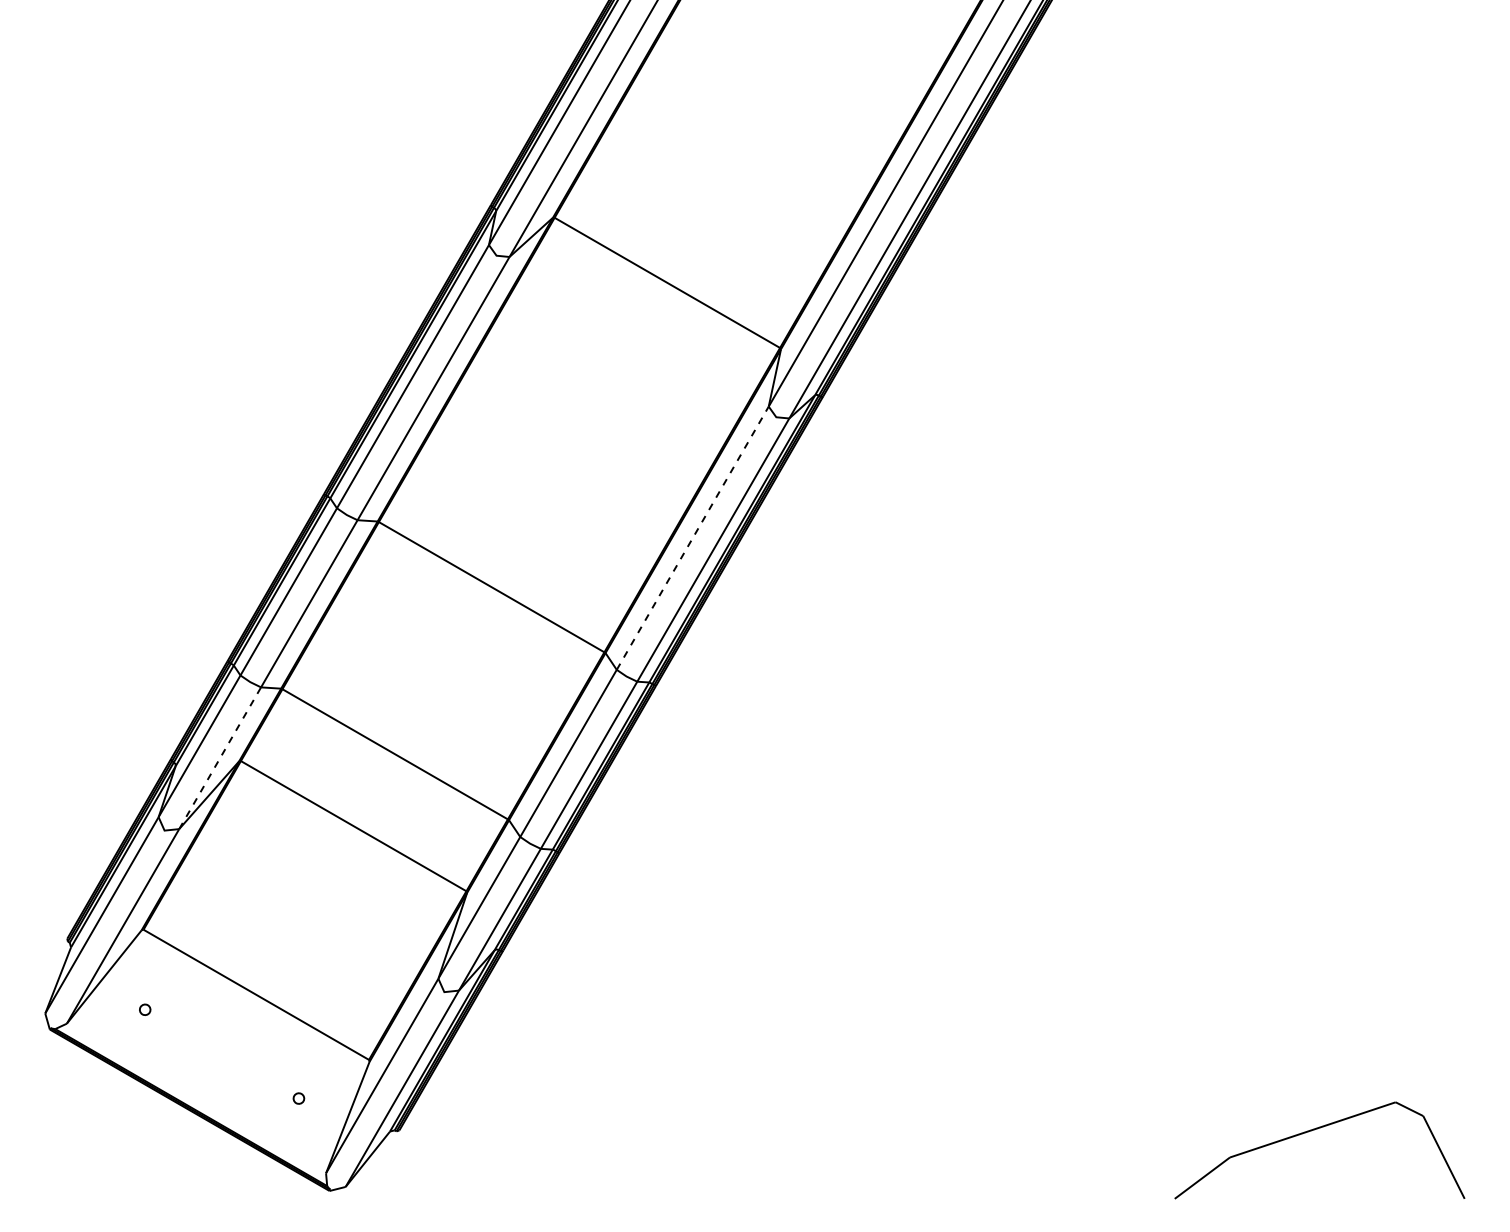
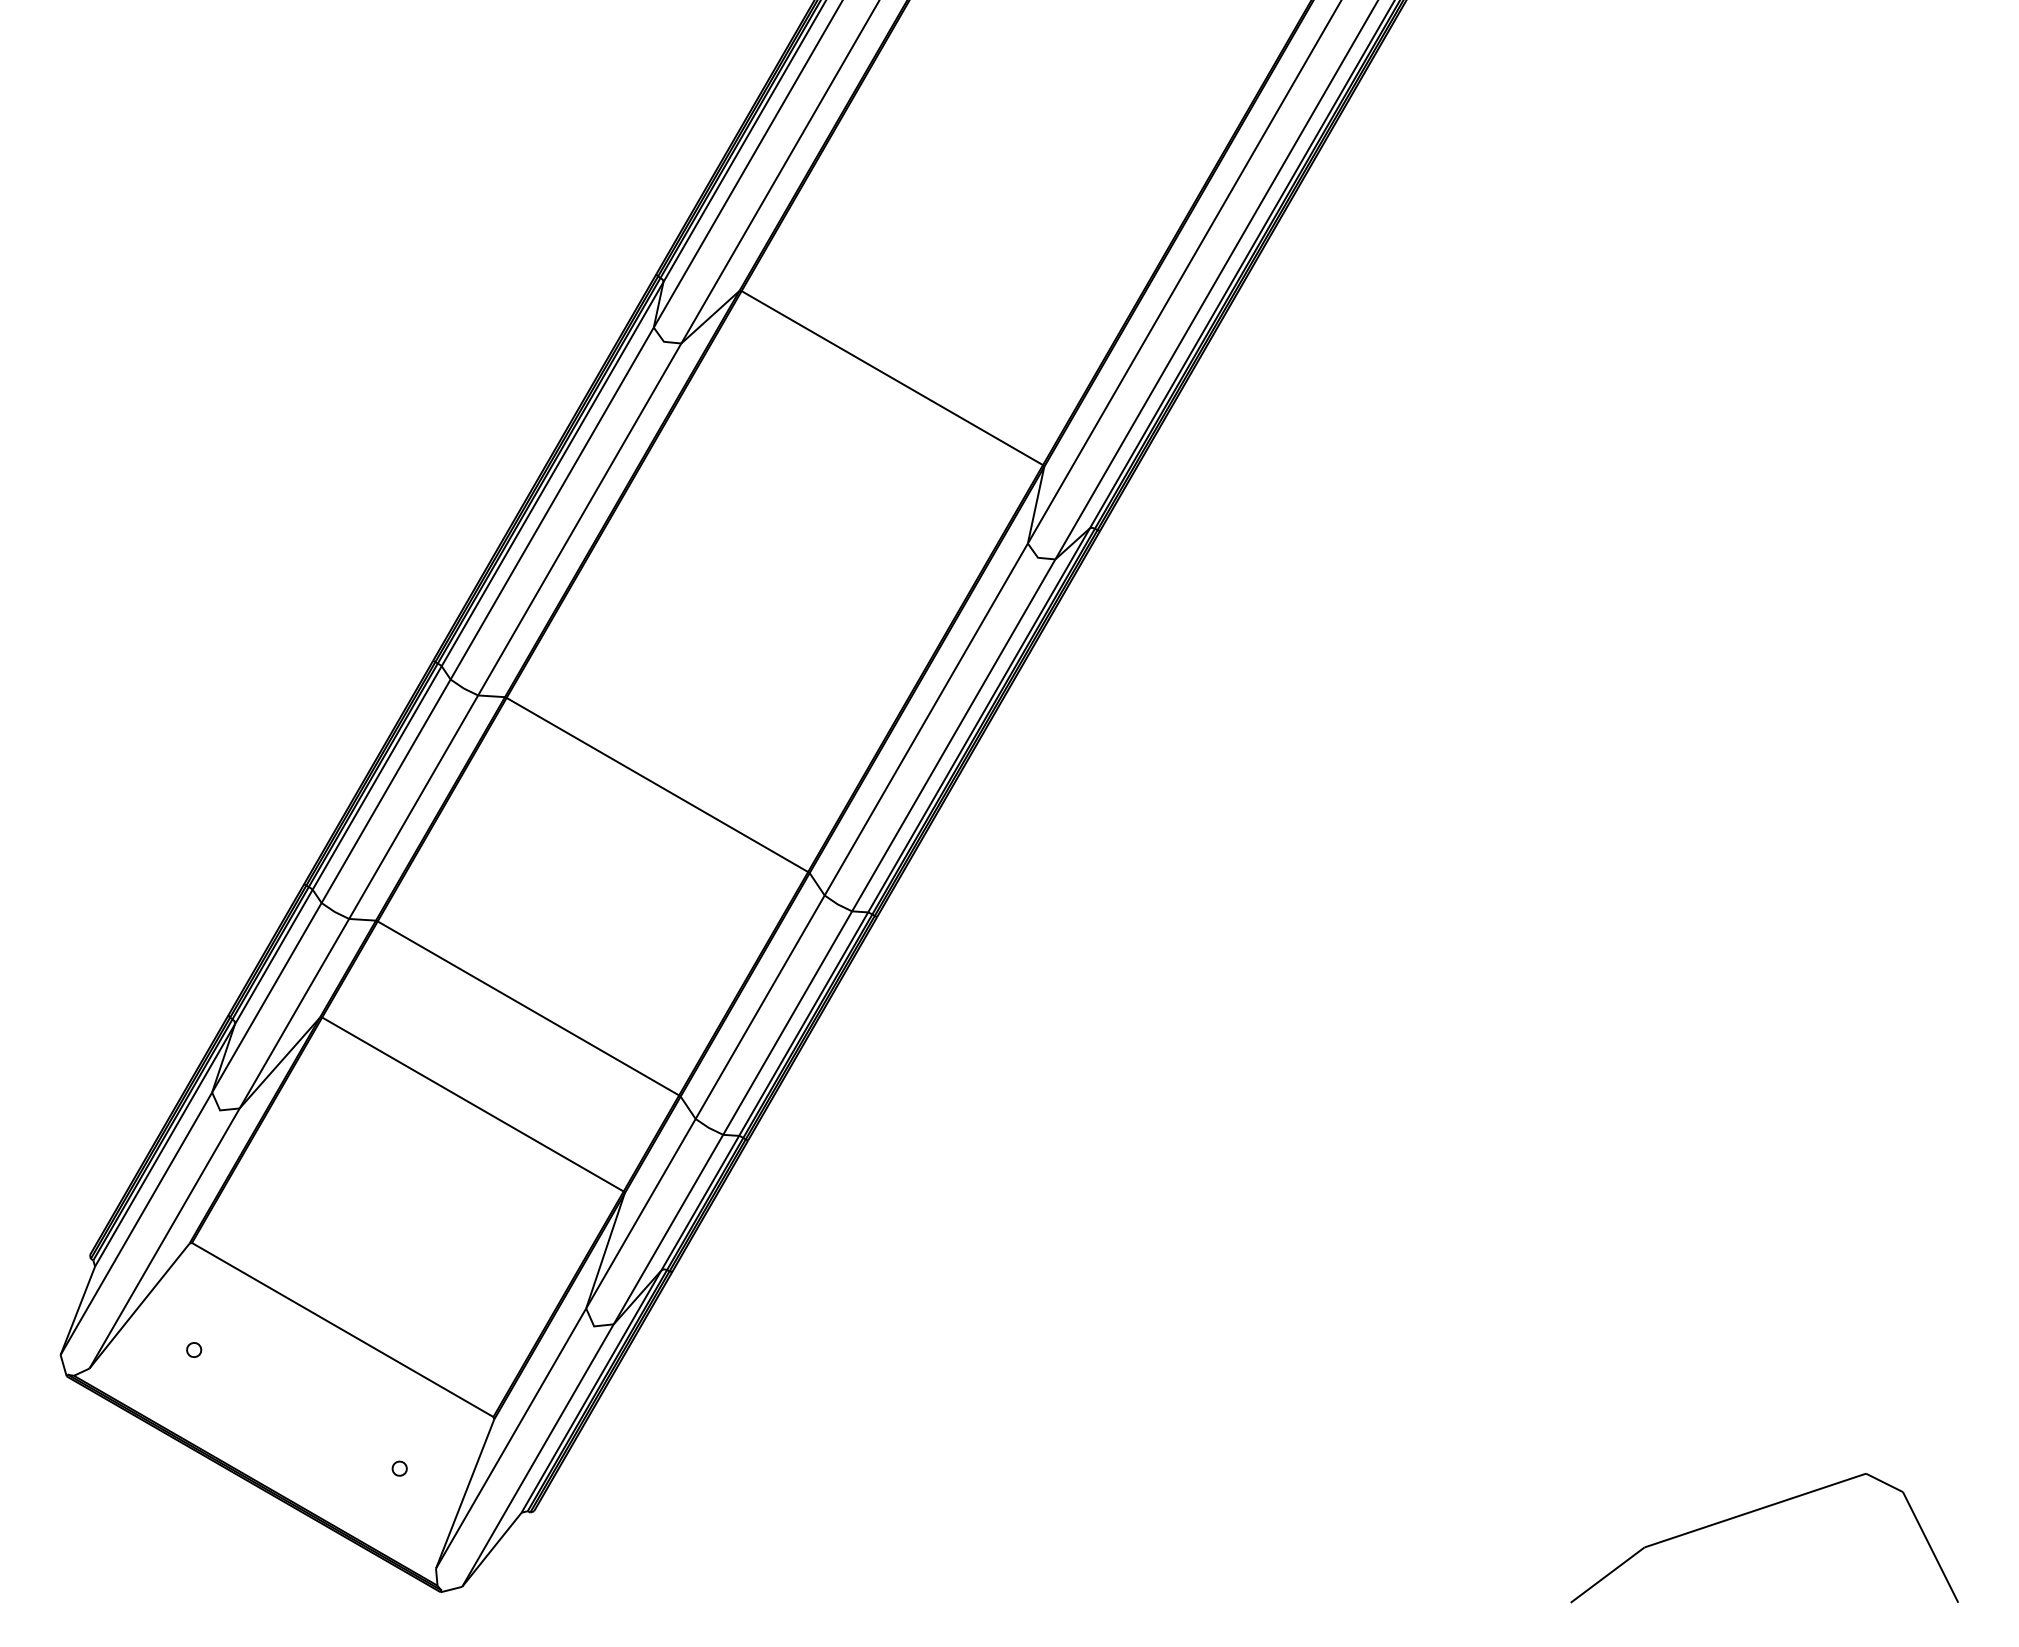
line: (692, 537) -> (925, 718), dashed -> solid
line: (220, 758) -> (294, 1014), dashed -> solid

